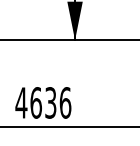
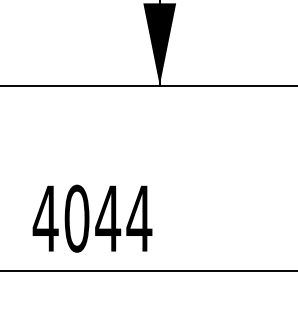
text: (50, 102) -> (107, 217), 4636 -> 4044

